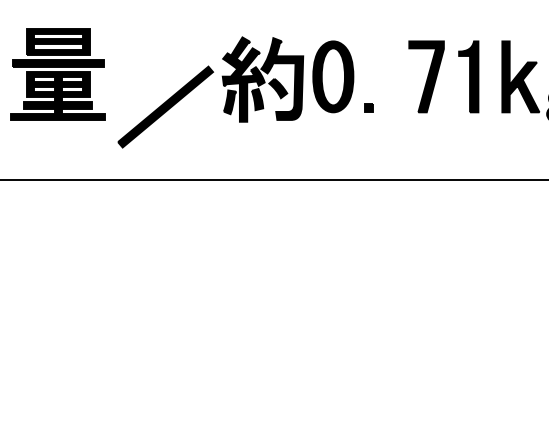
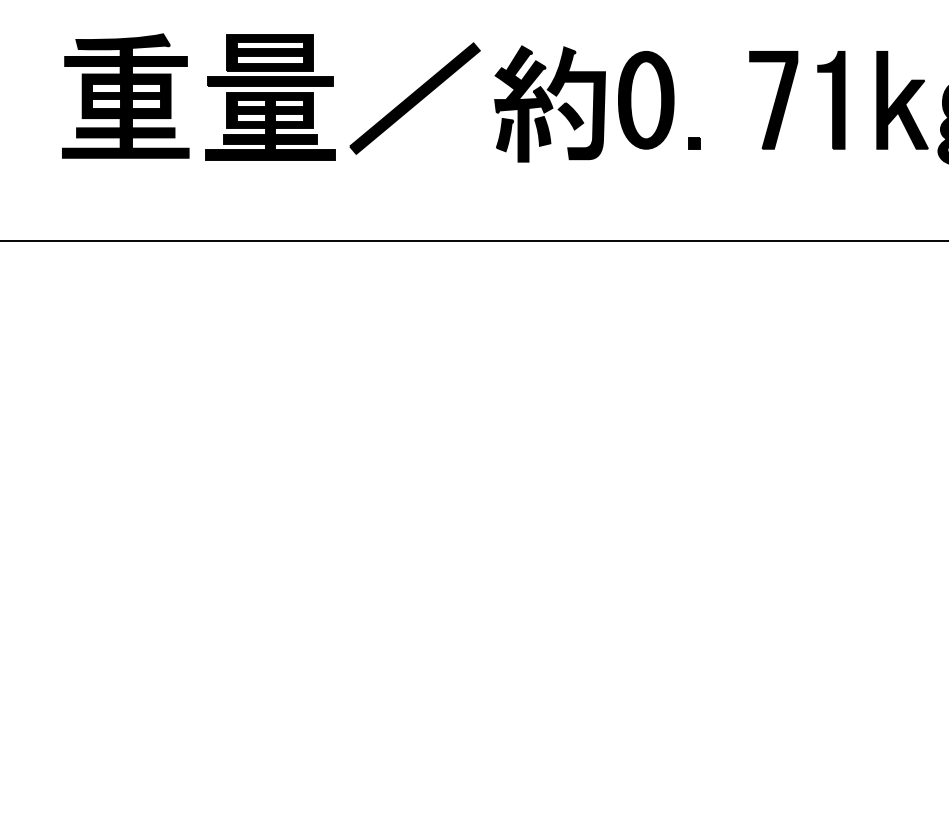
part: (165, 107) -> (414, 98), moved

